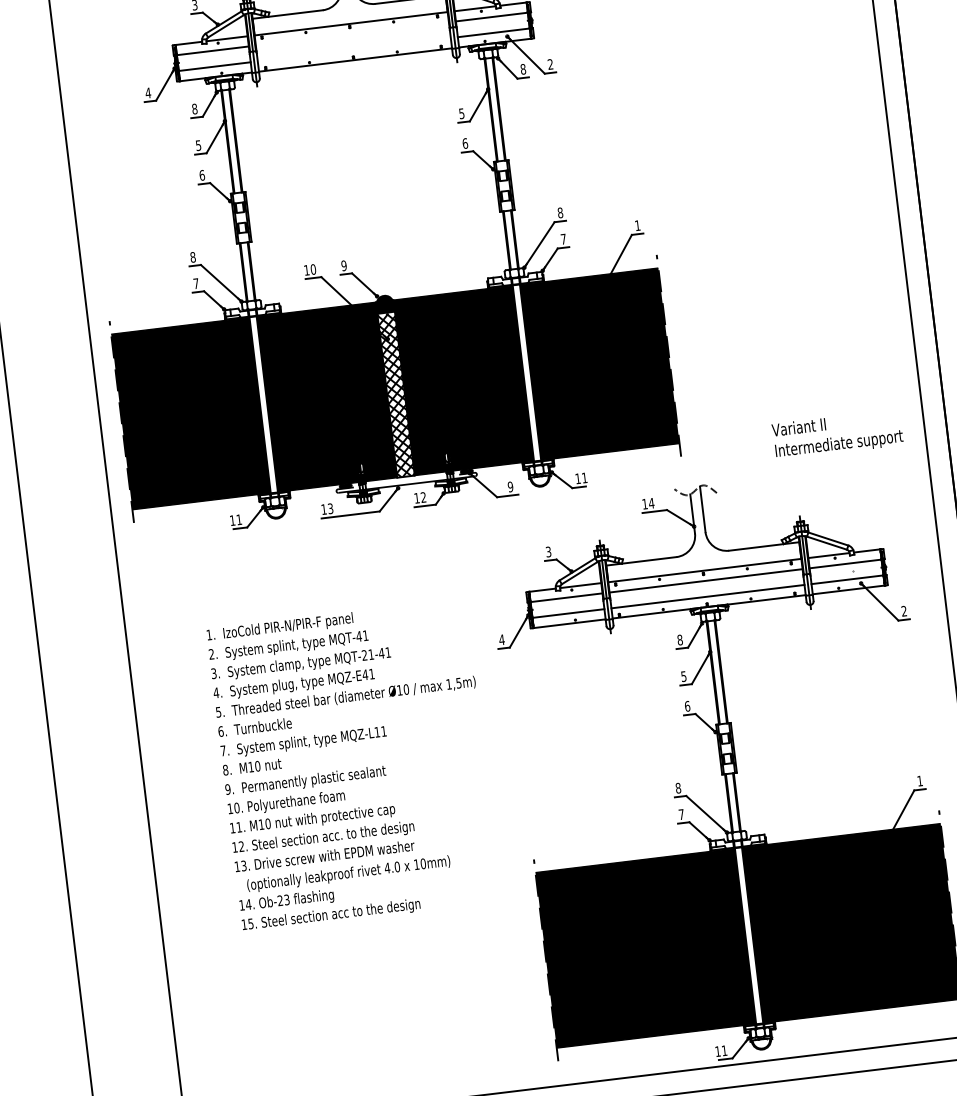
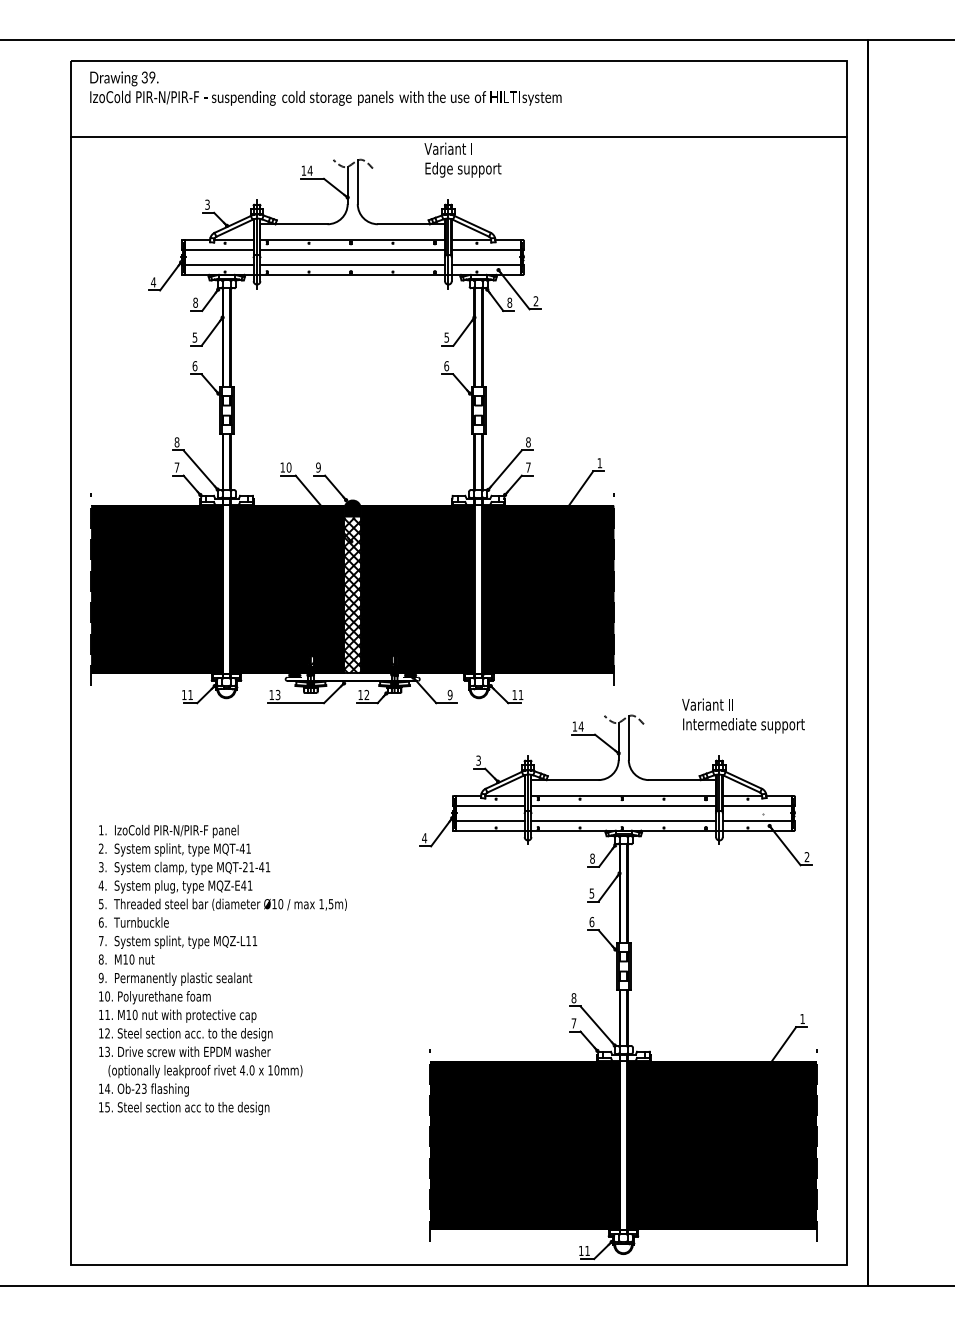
line: (352, 33) -> (352, 249), added
line: (354, 50) -> (352, 265), added
text: (837, 434) -> (743, 715), moved
text: (353, 765) -> (222, 969), moved

